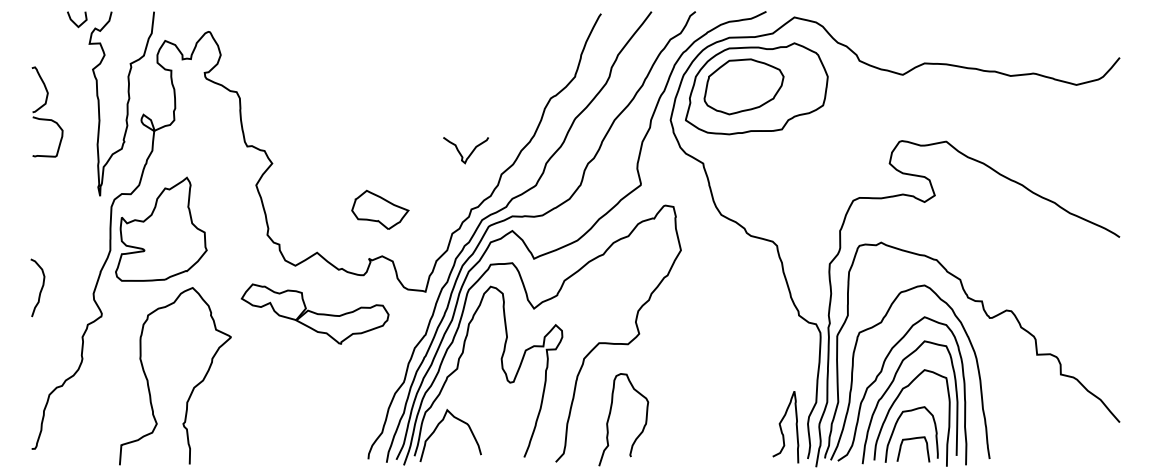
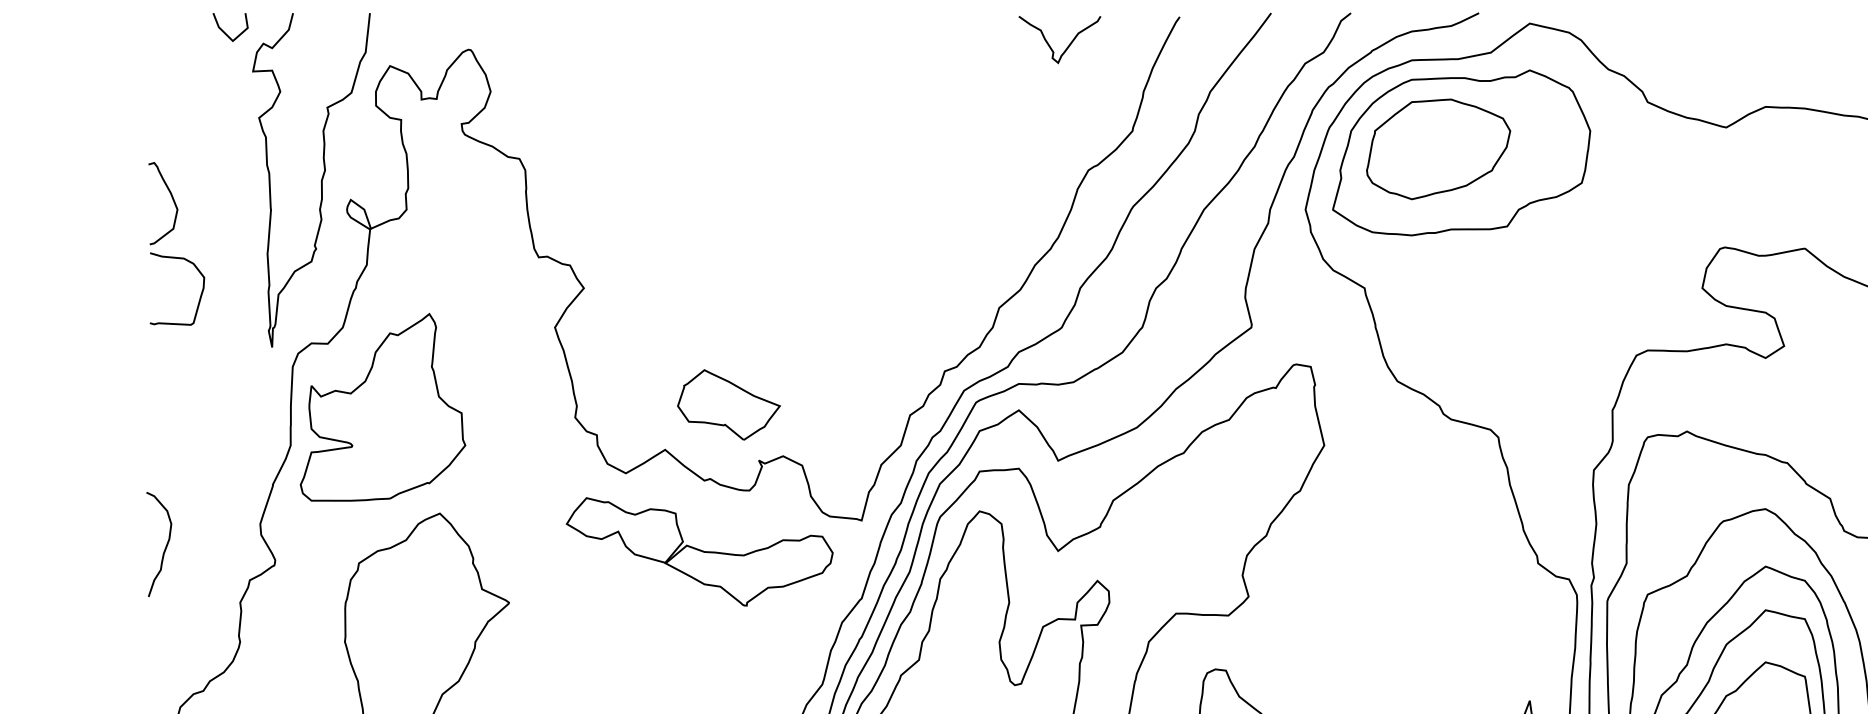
part: (45, 105) -> (173, 231), moved
curve: (461, 153) -> (1051, 45), moved
part: (380, 209) -> (729, 404), moved
curve: (40, 289) -> (164, 547), moved
part: (314, 313) -> (698, 550), moved

